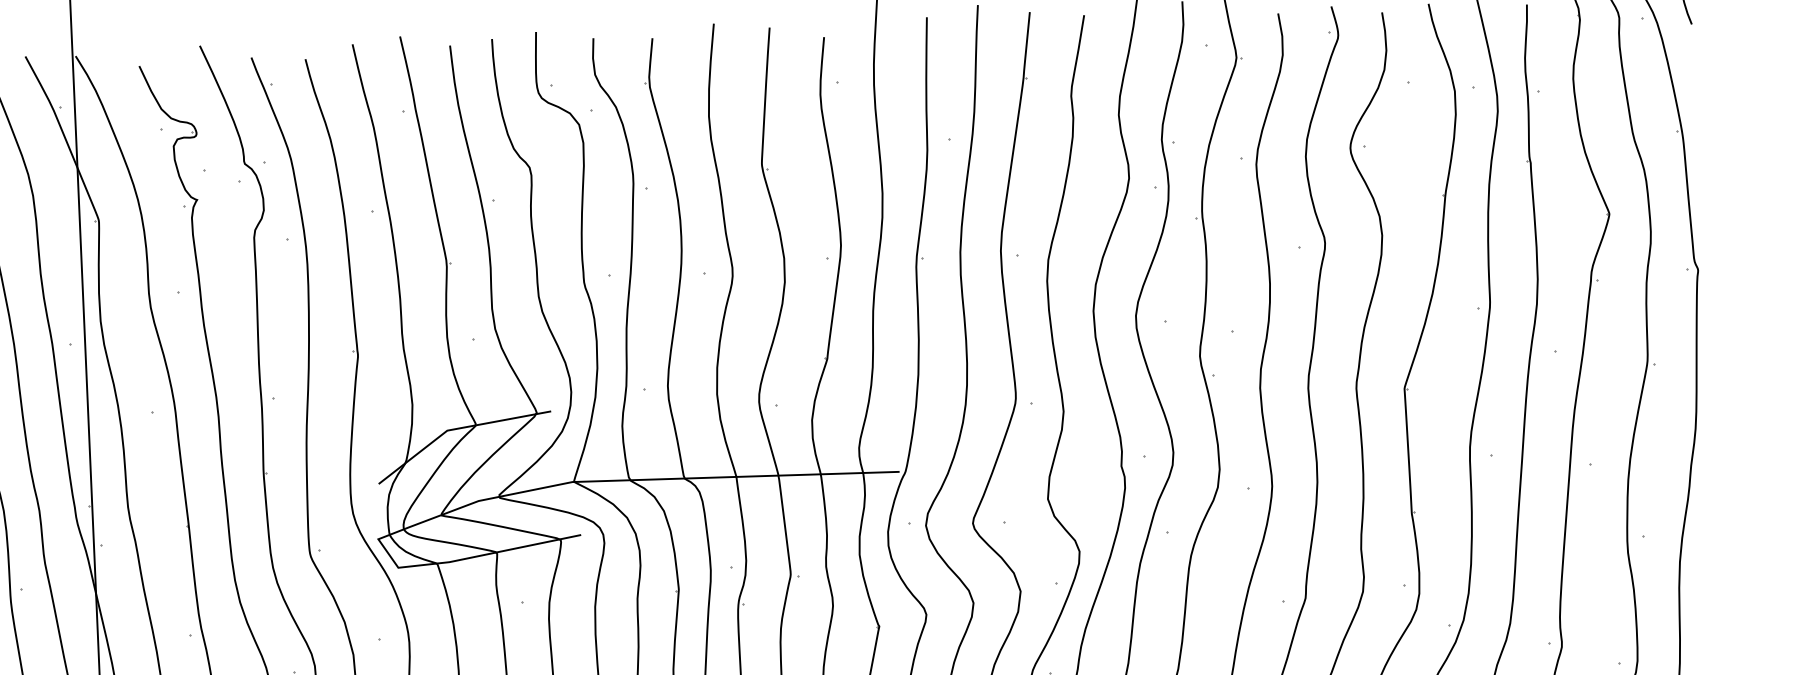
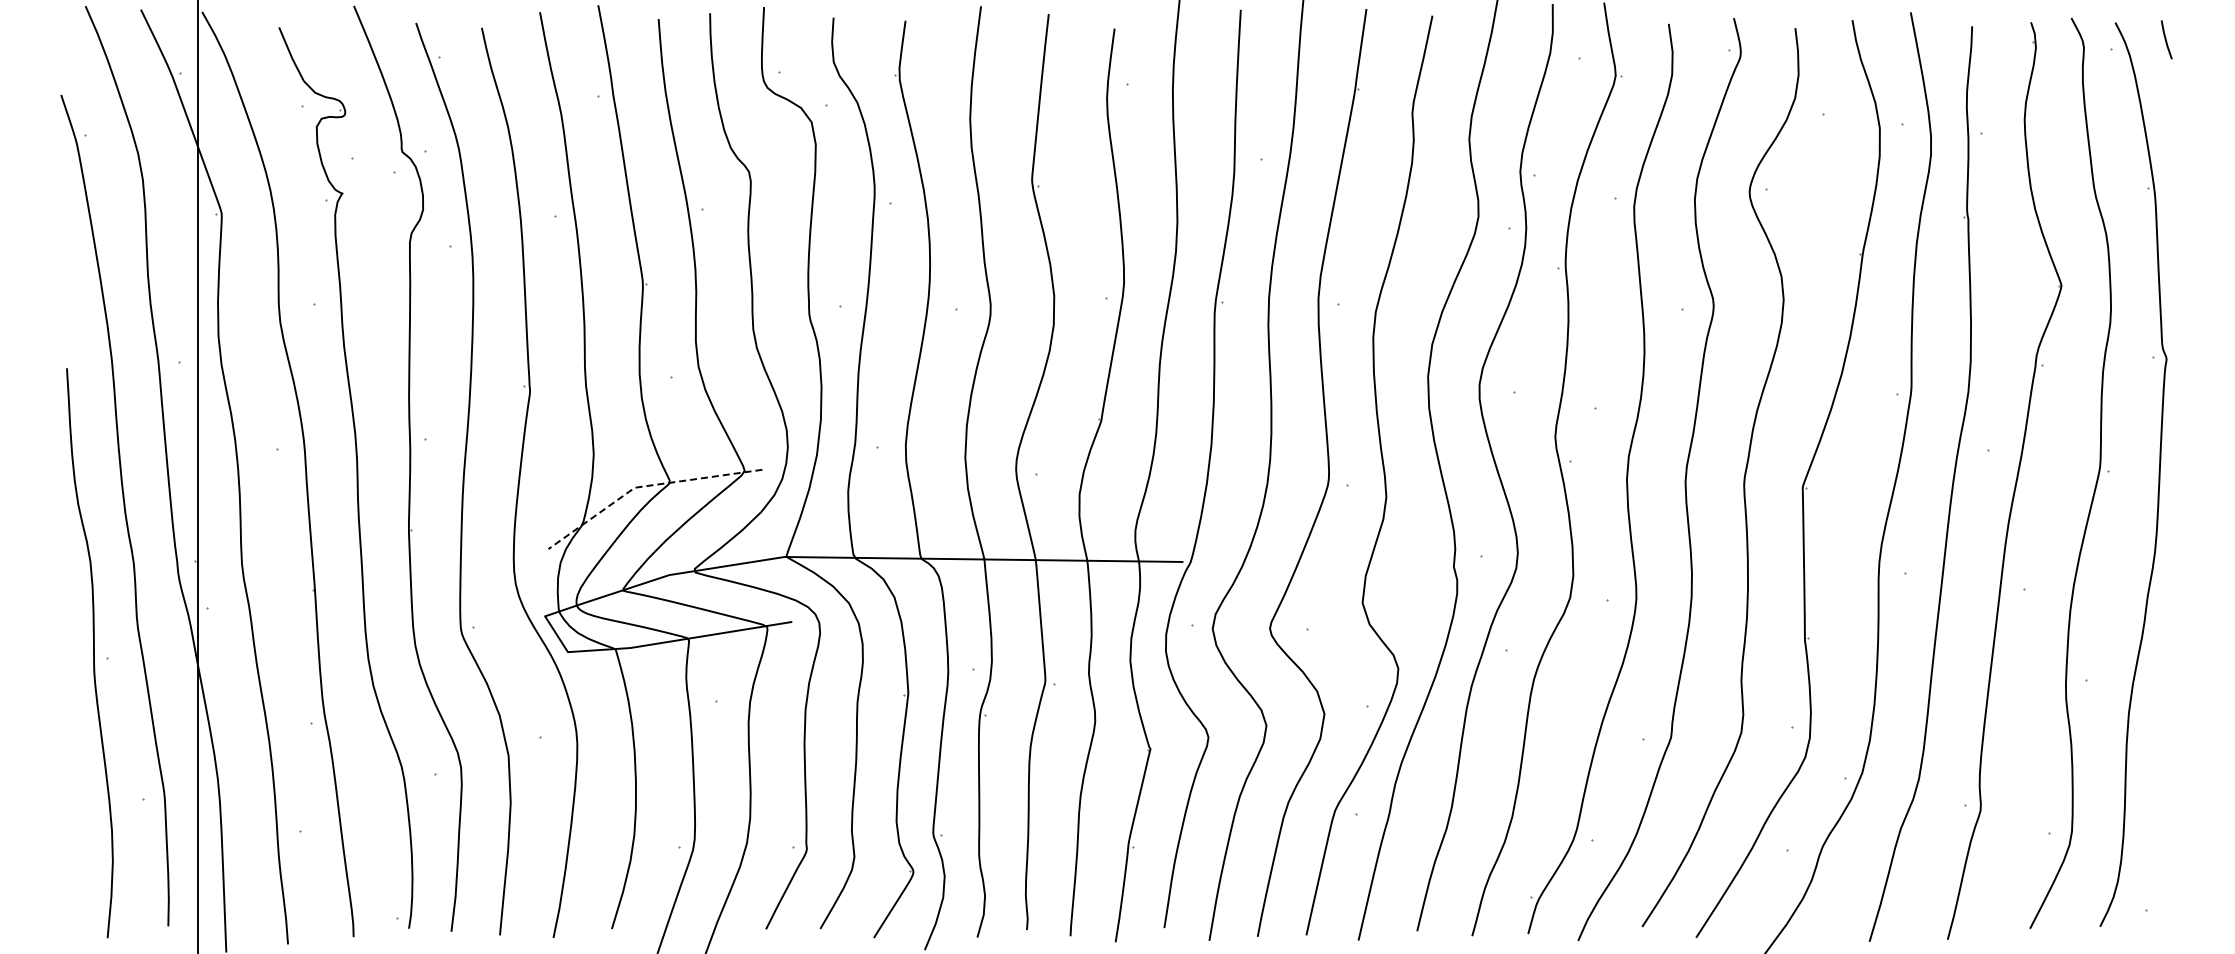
line: (456, 429) -> (645, 486), solid -> dashed

